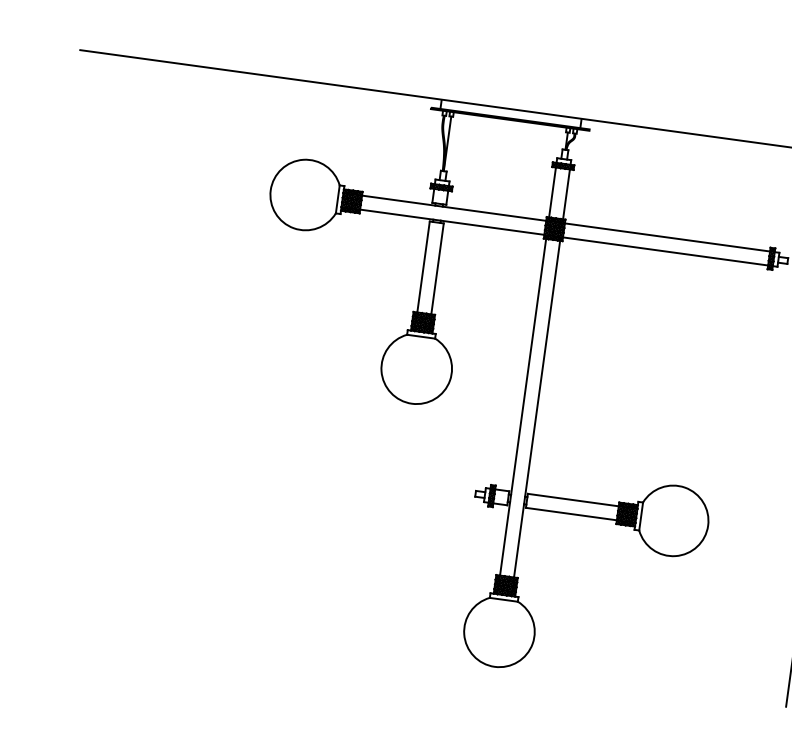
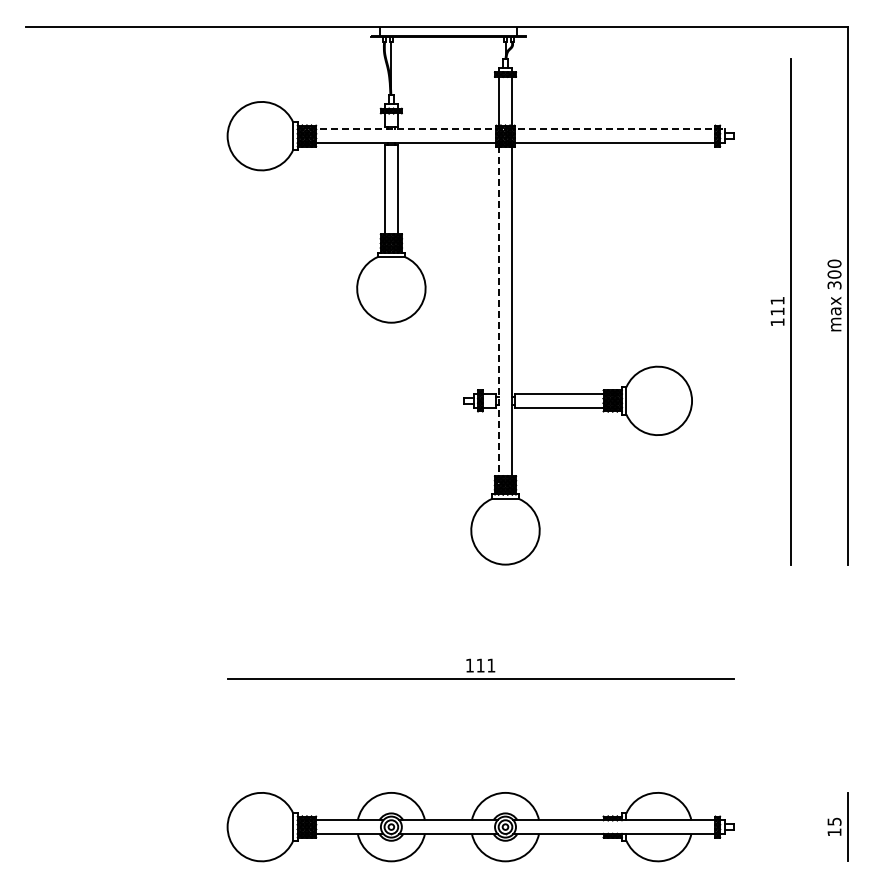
line: (561, 223) -> (511, 129), solid -> dashed
line: (521, 416) -> (498, 320), solid -> dashed

